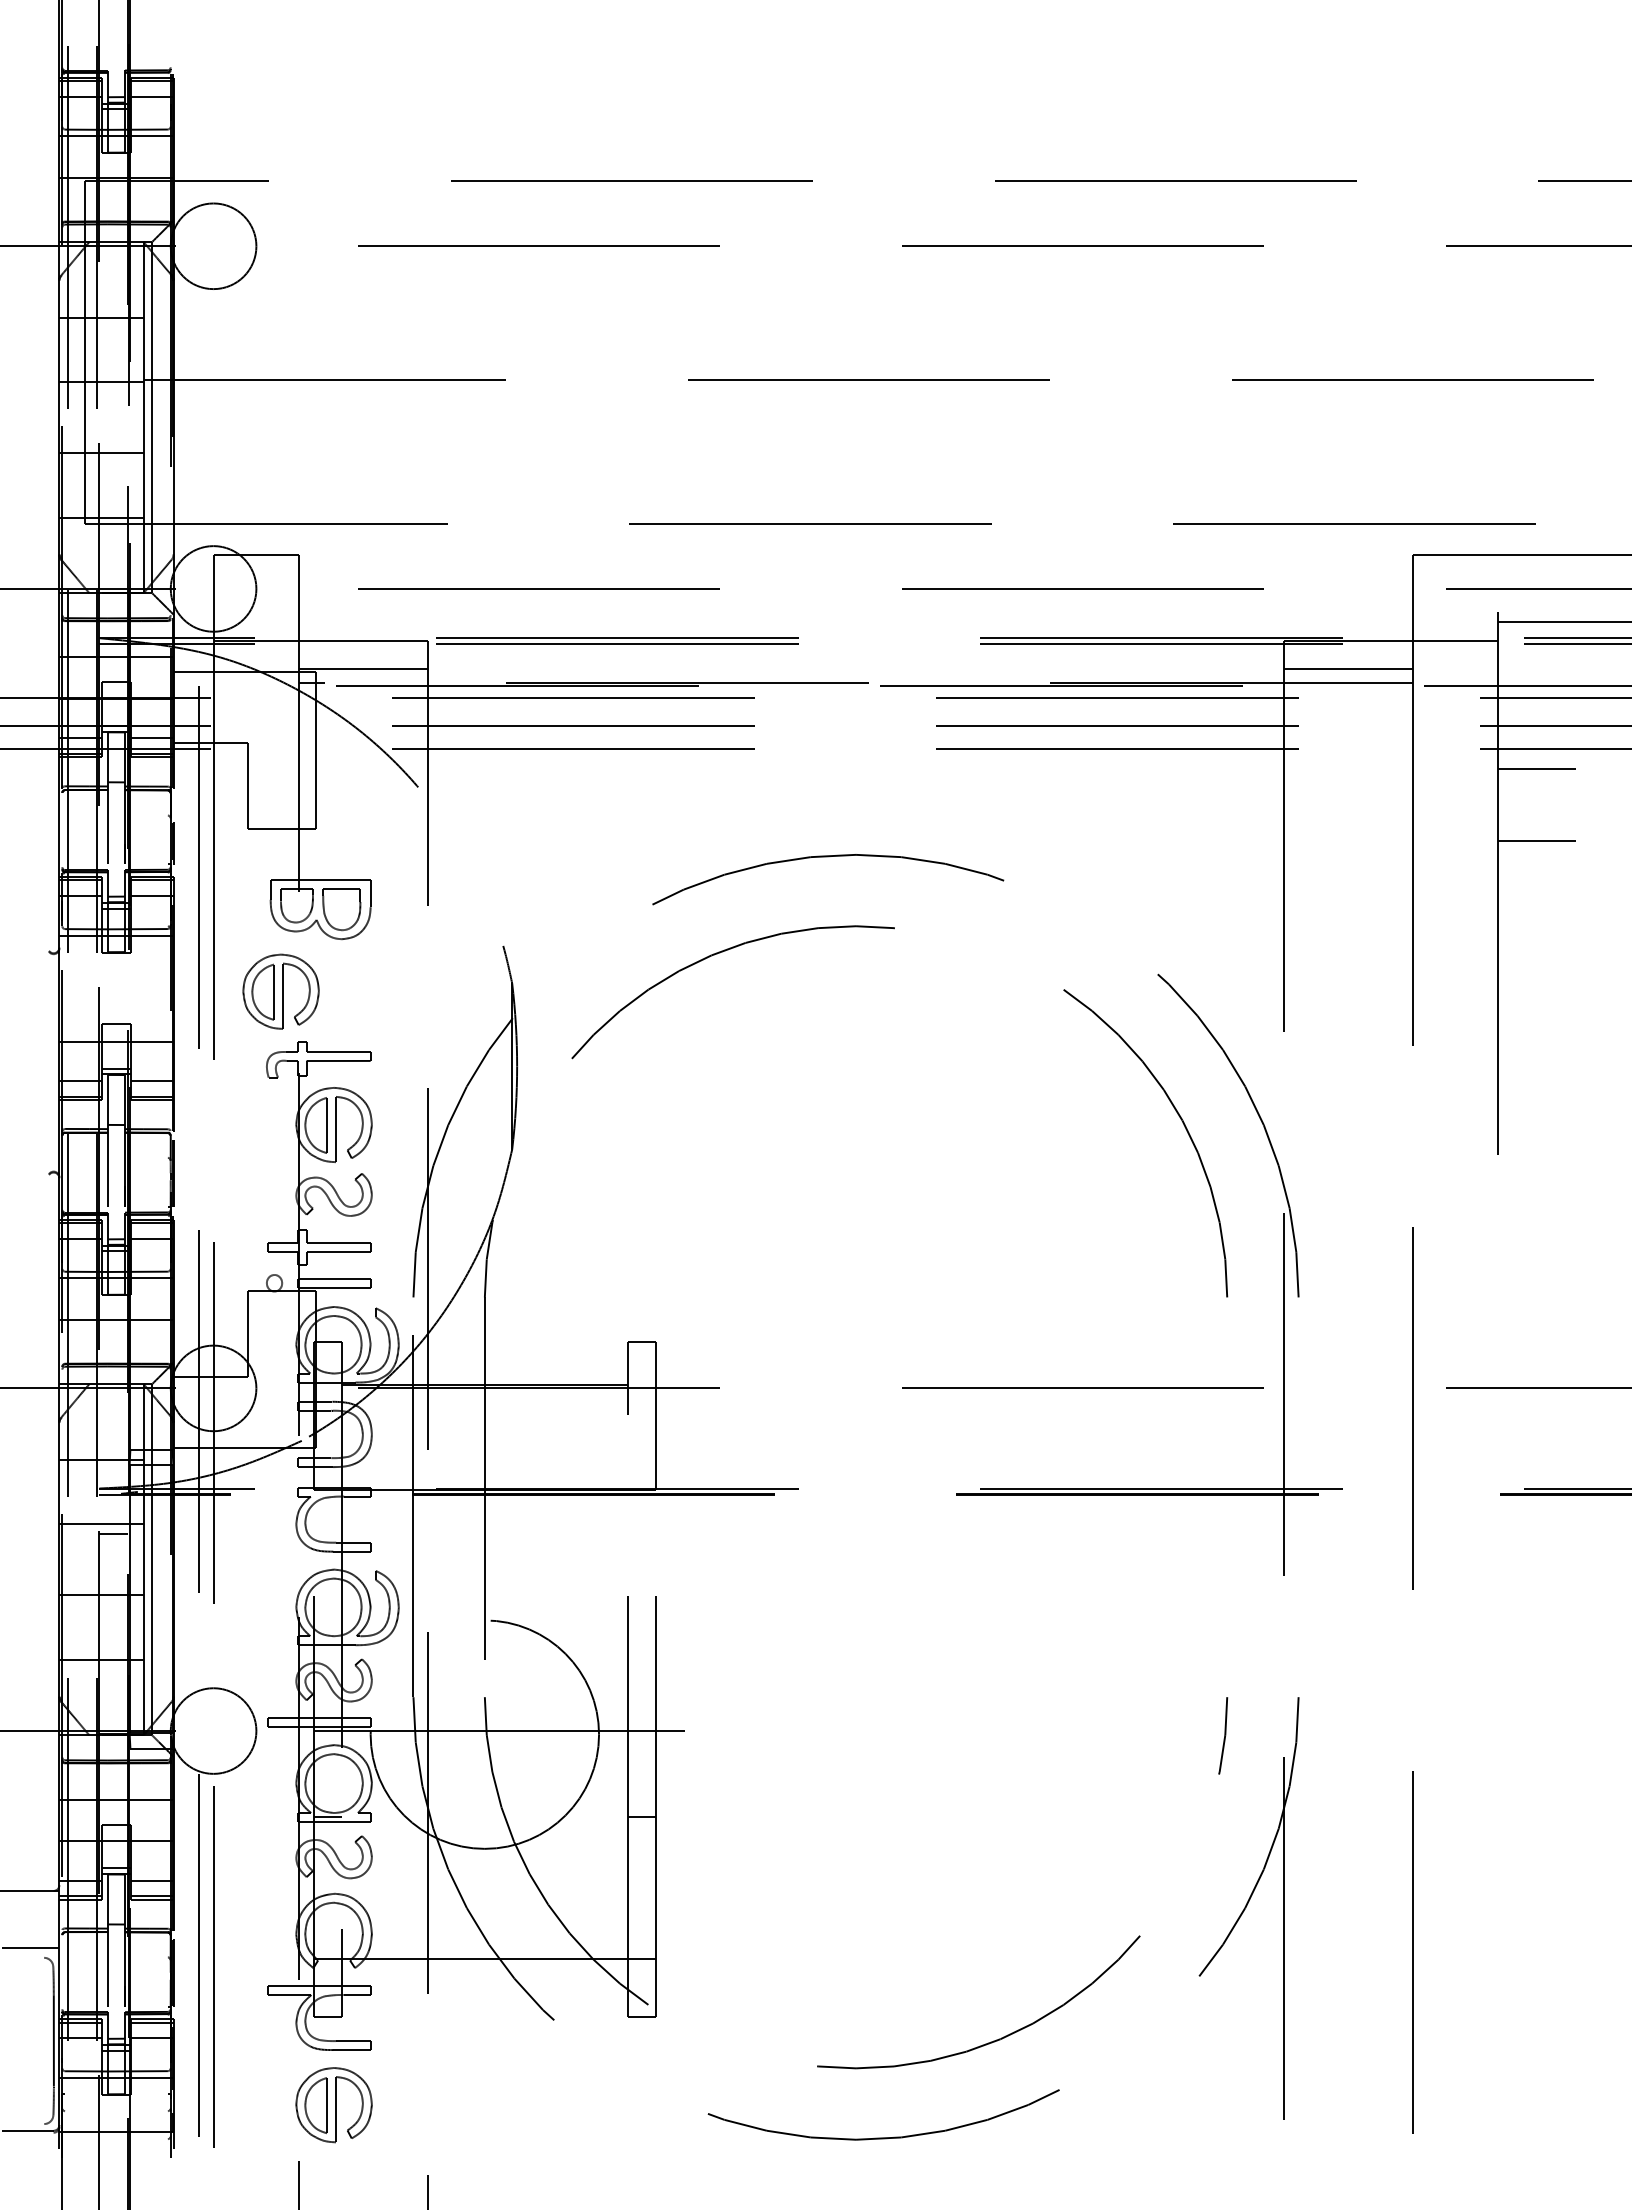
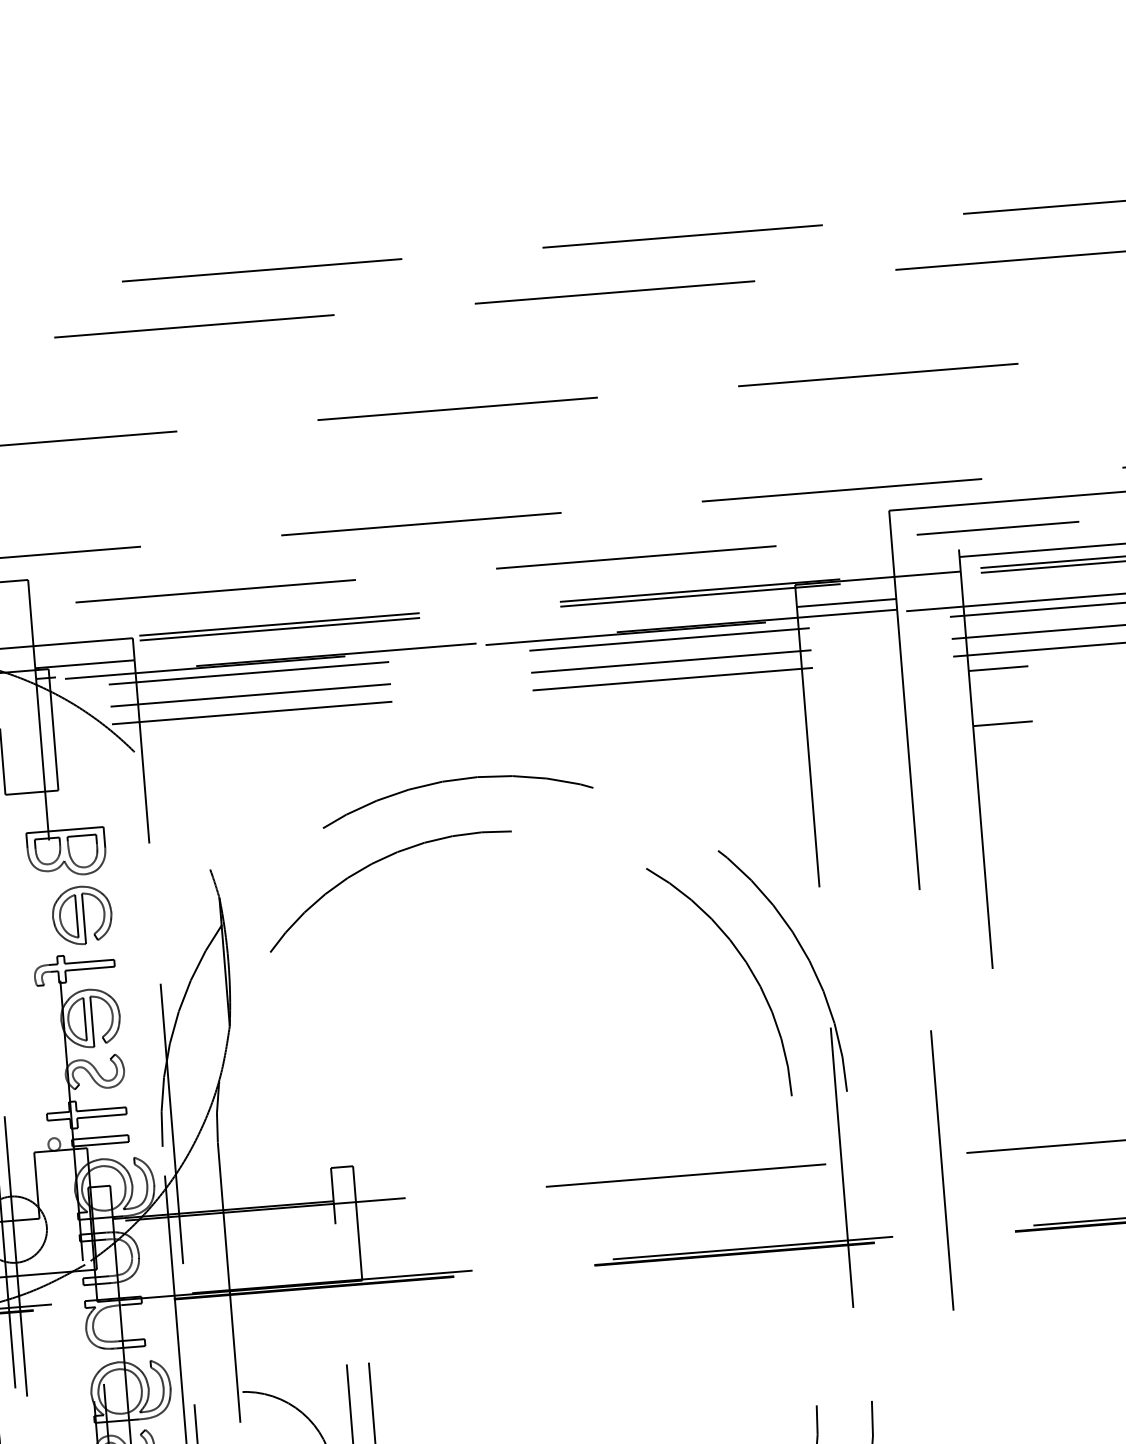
part: (280, 991) -> (81, 915), moved

